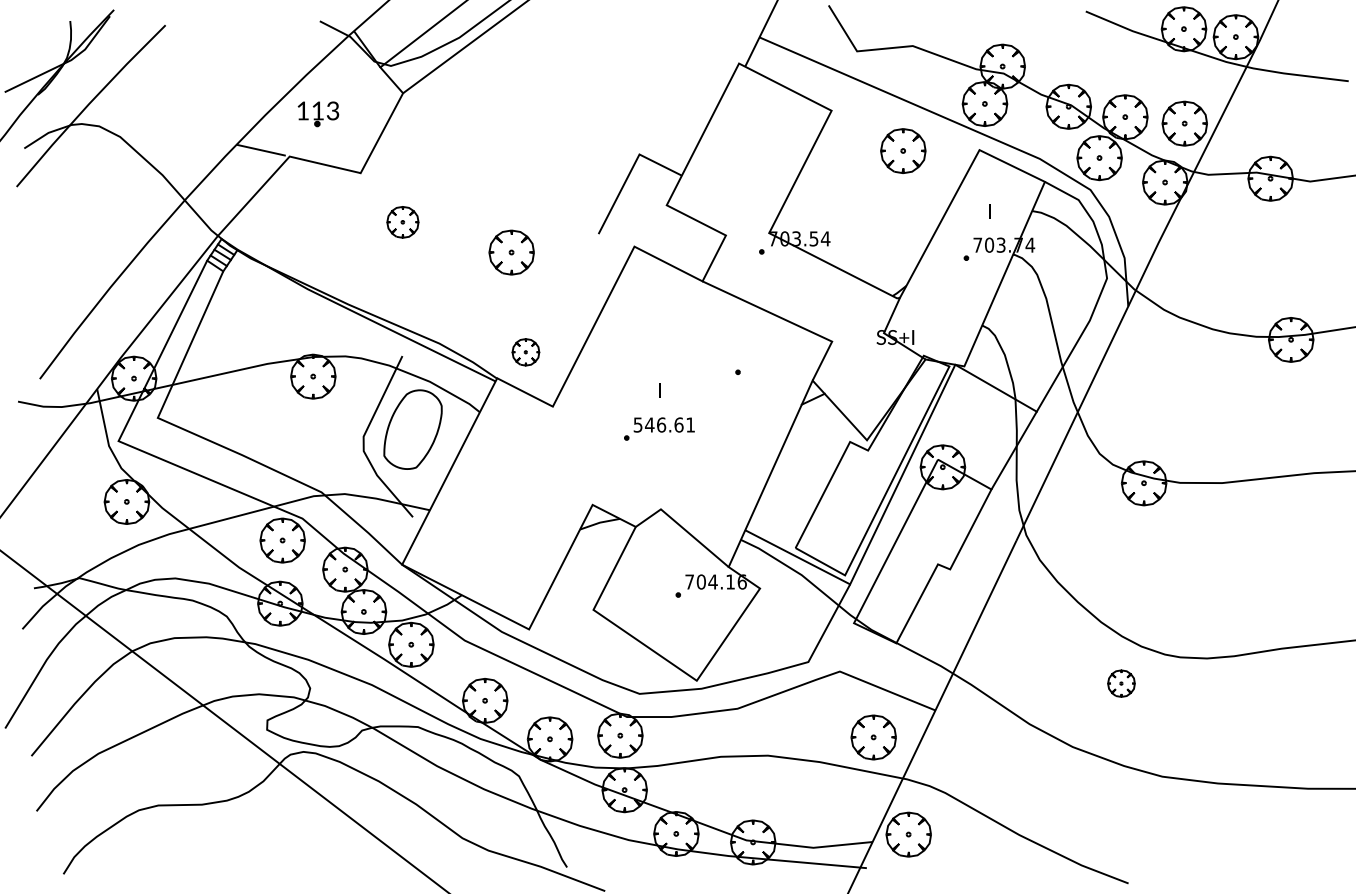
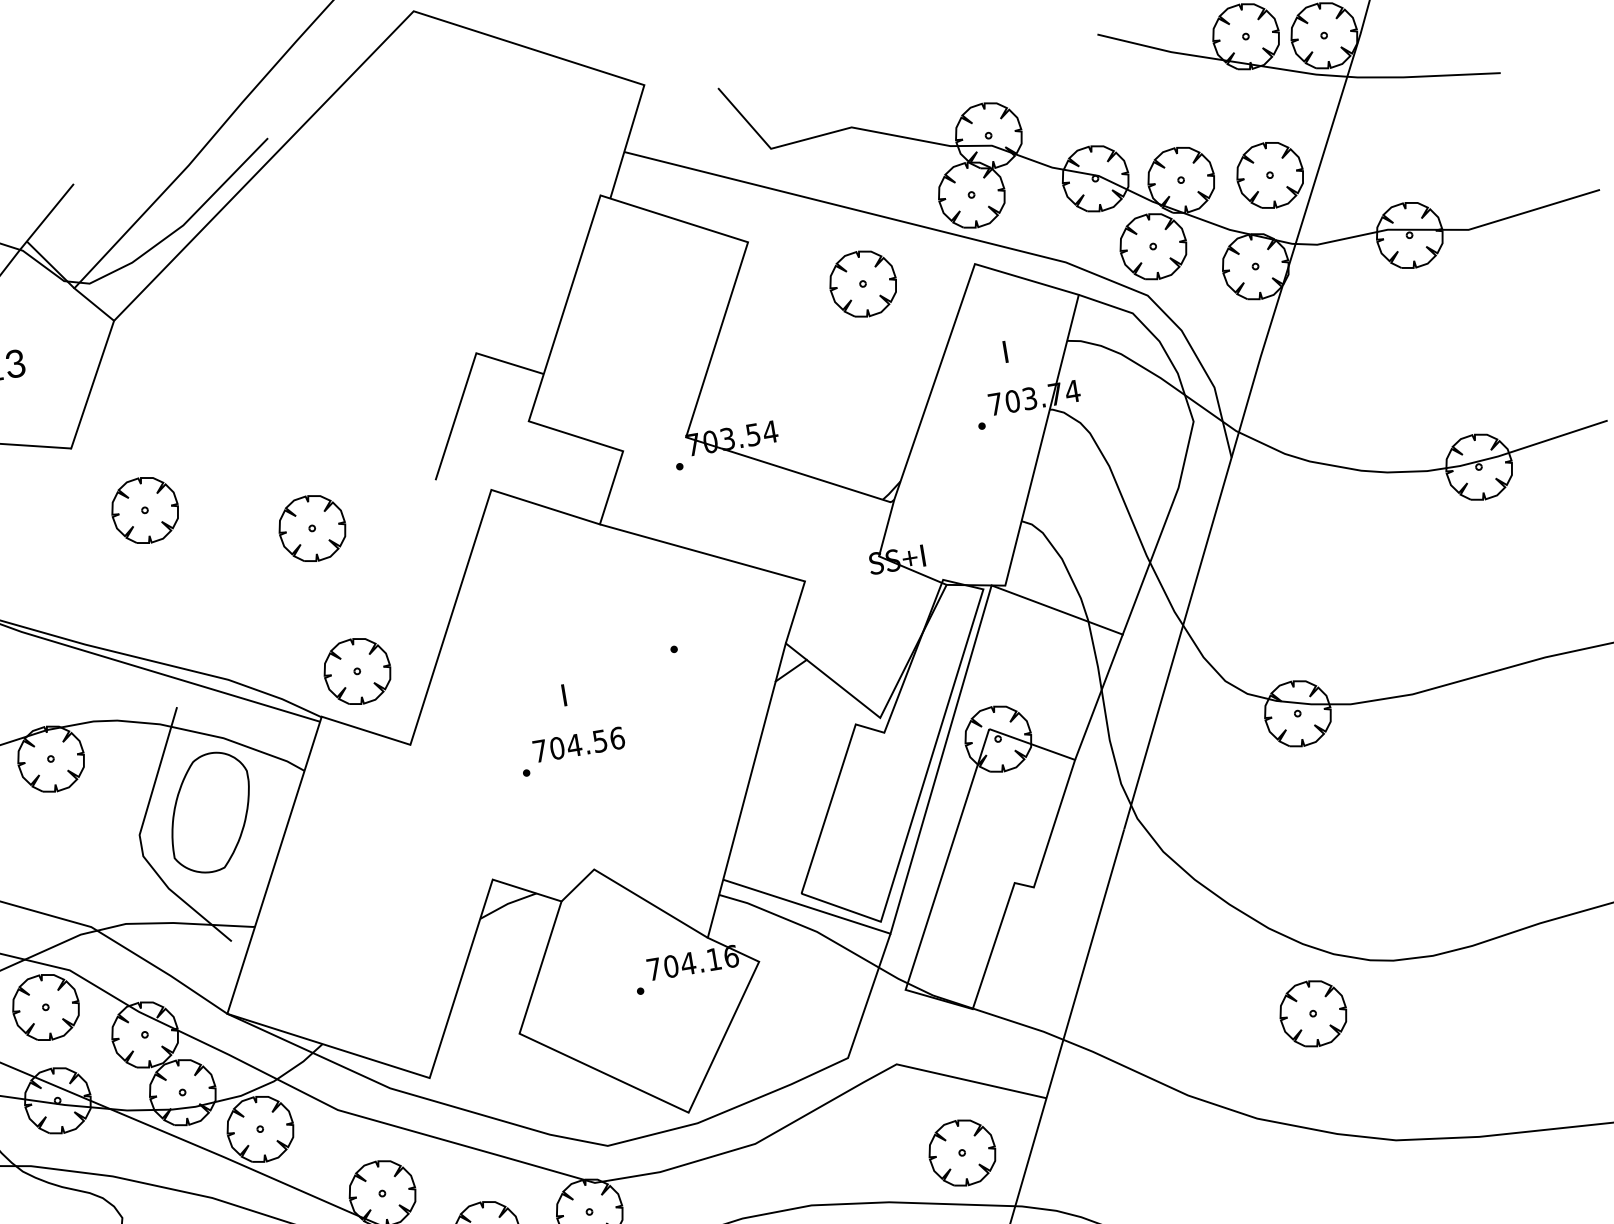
part: (402, 222) -> (144, 510), size x1.43
part: (525, 352) -> (357, 671), size x1.67
text: (664, 424) -> (578, 743), 546.61 -> 704.56
part: (1121, 683) -> (1313, 1013), size x1.67

